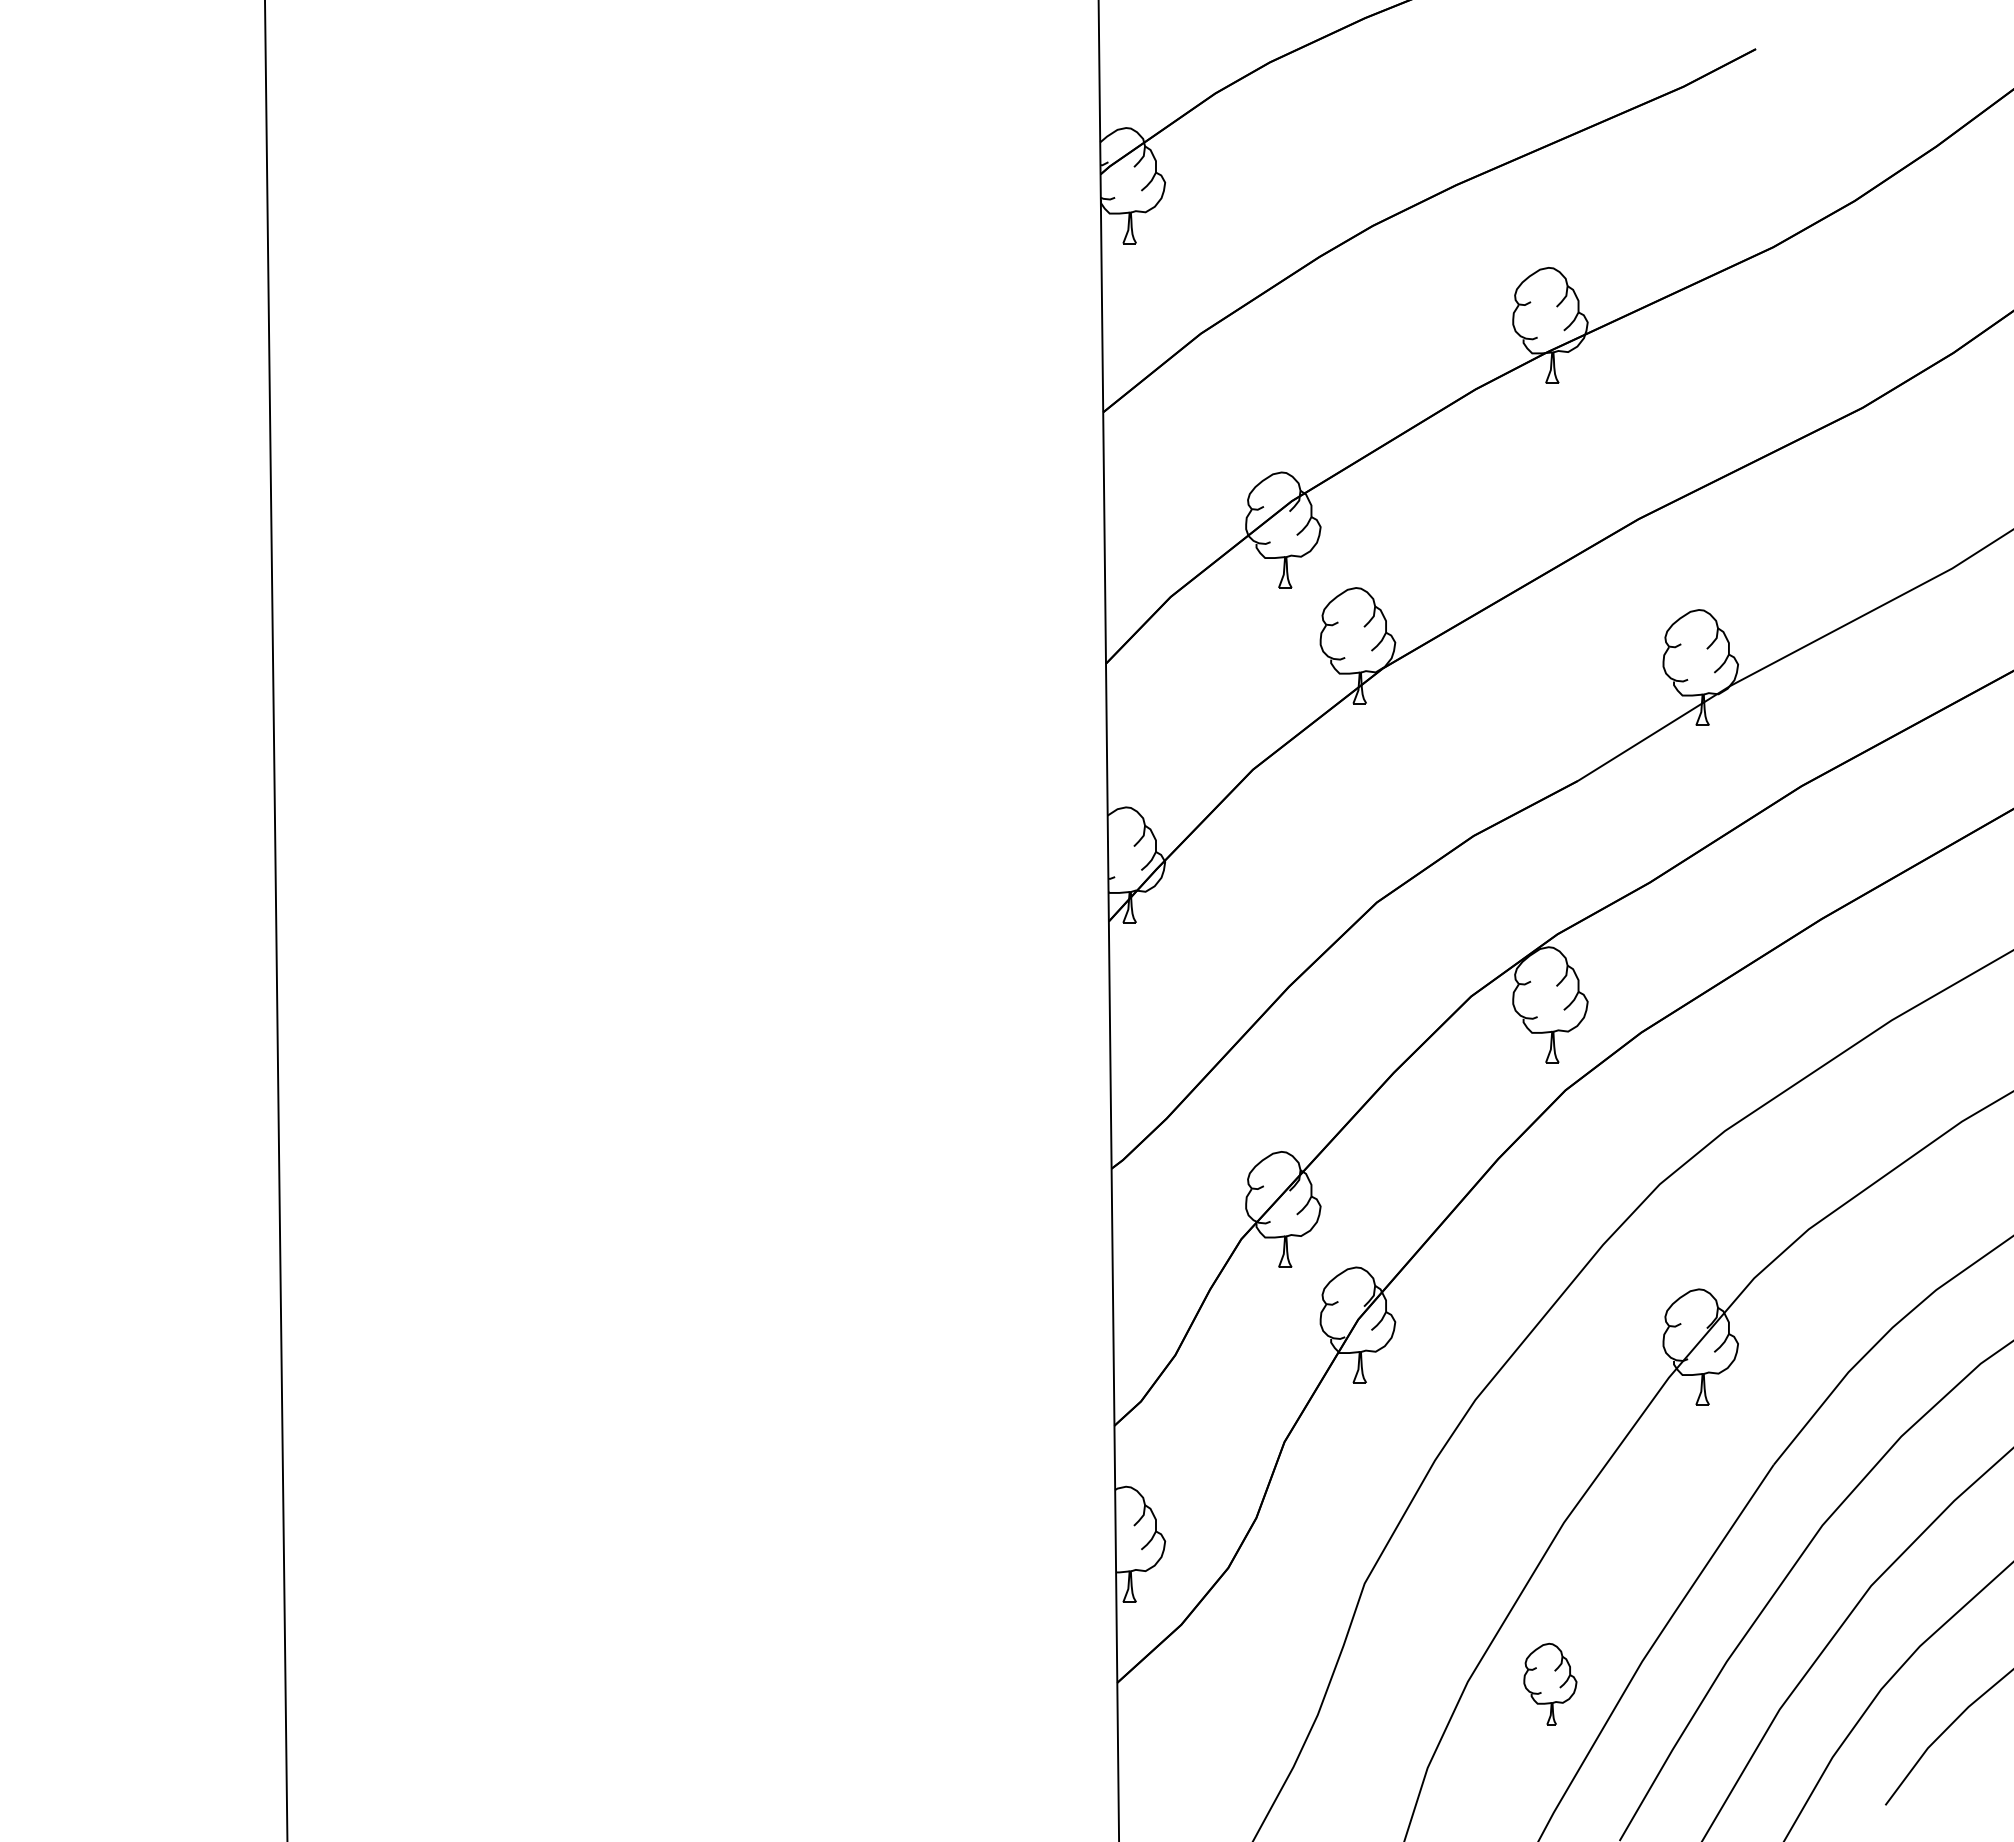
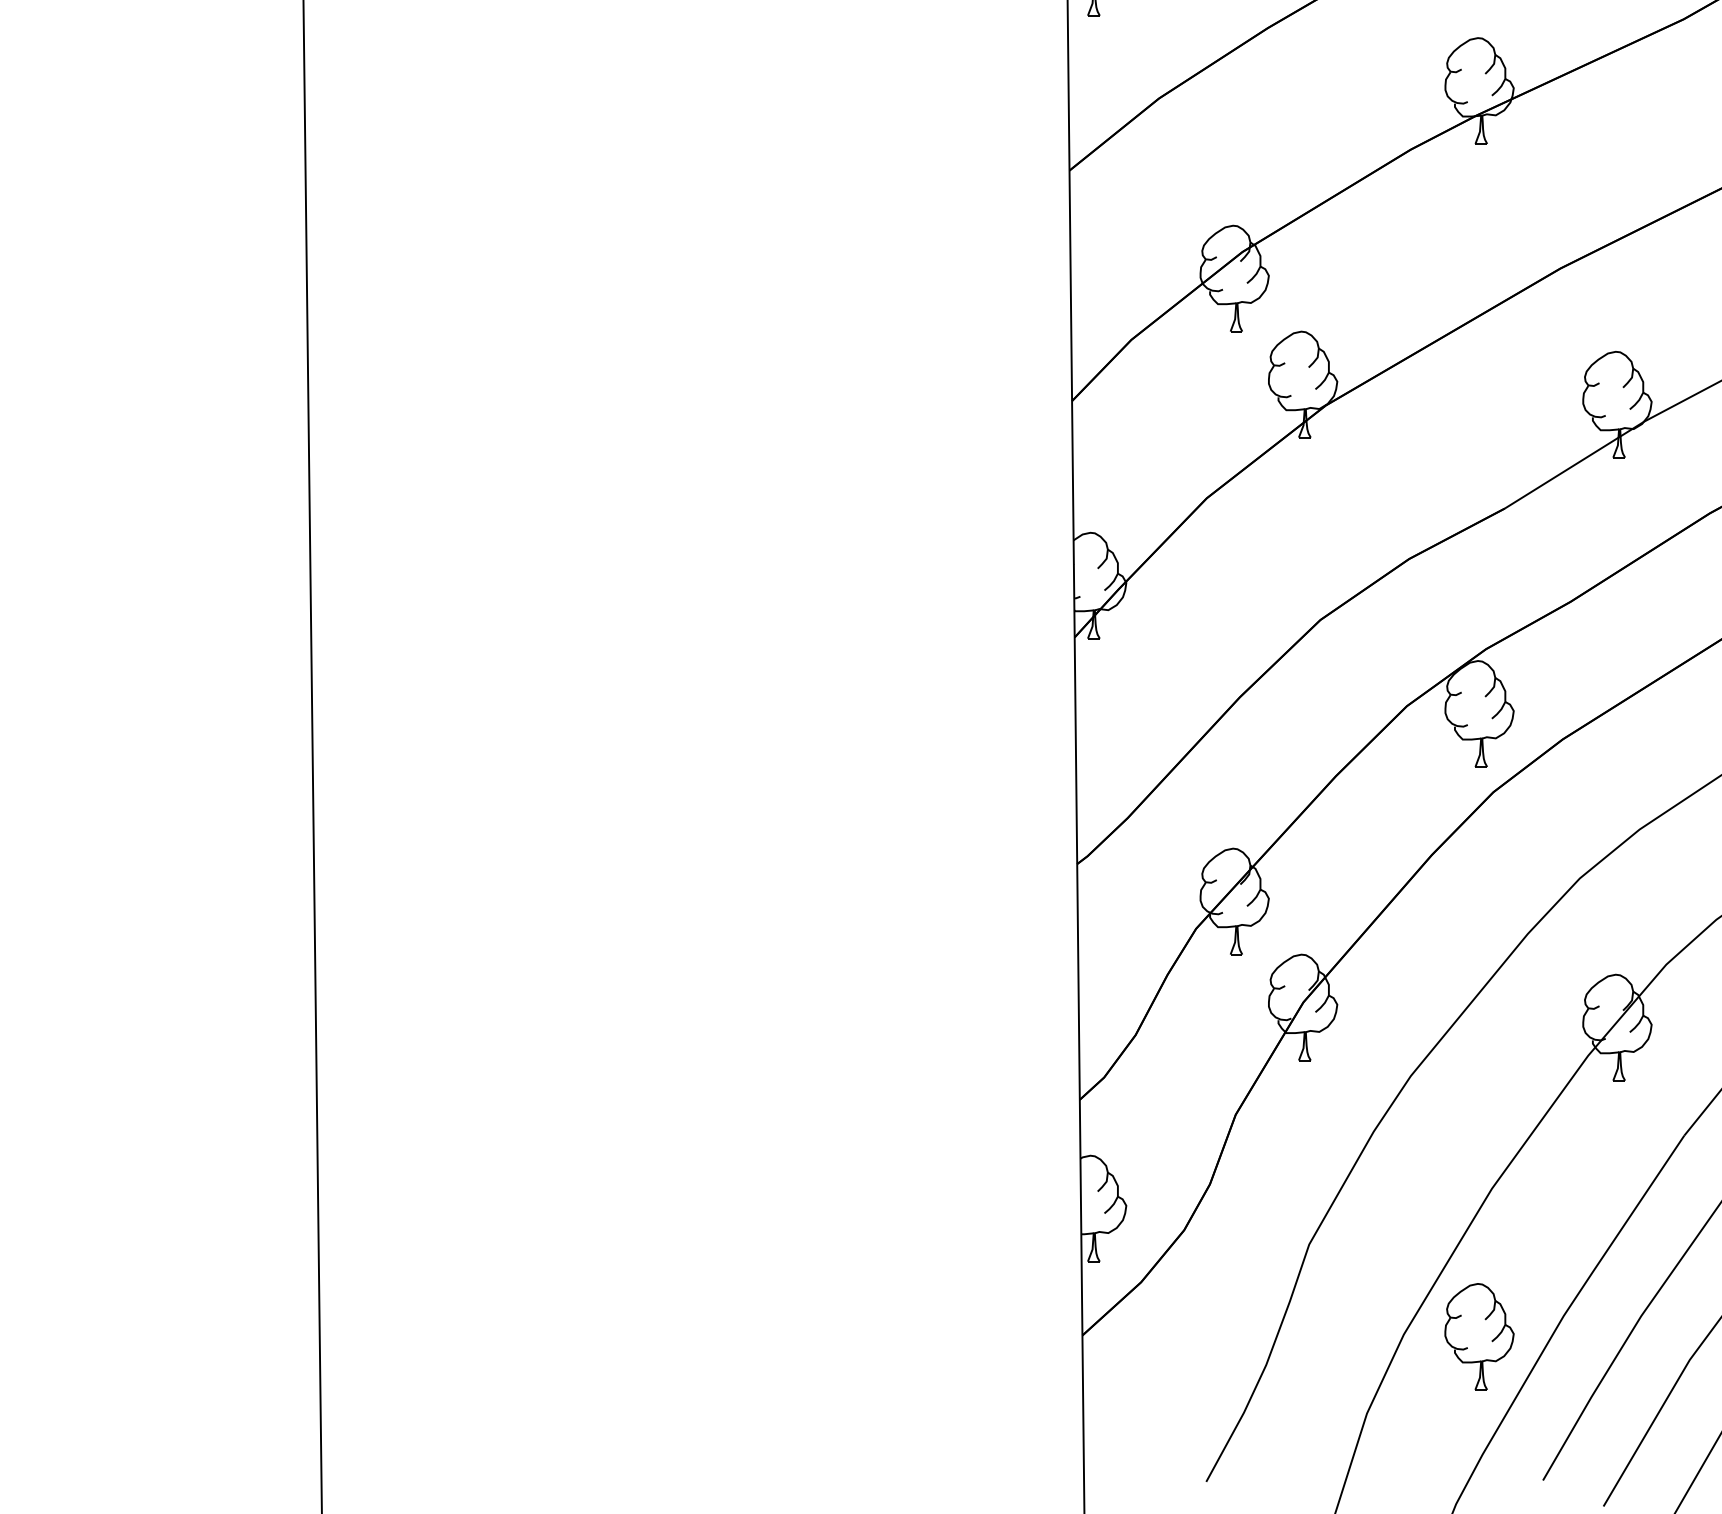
part: (1550, 1683) -> (1479, 1336), size x1.43

